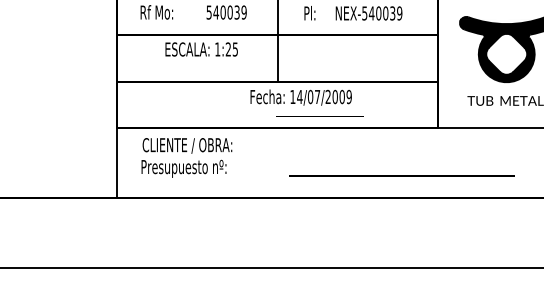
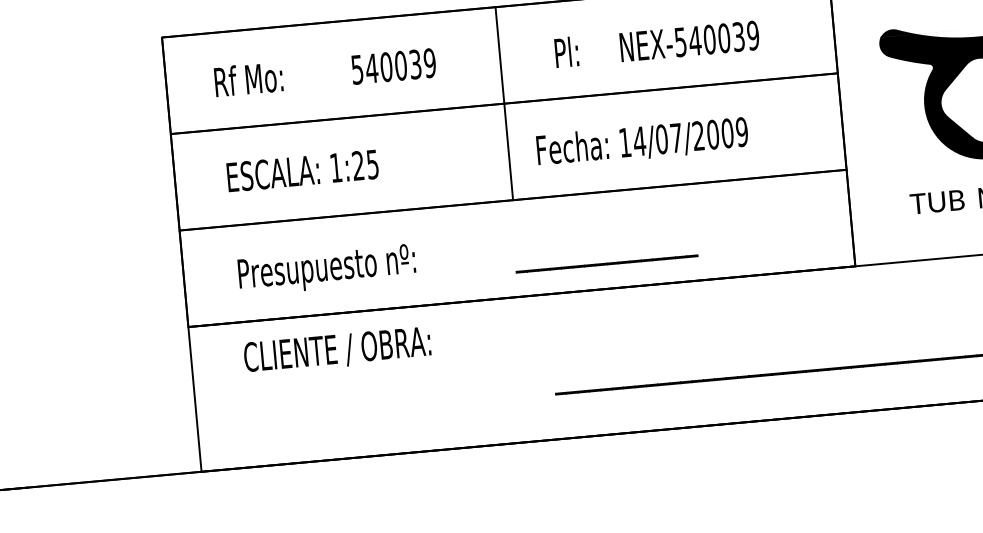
text: (201, 49) -> (302, 170), moved
text: (300, 97) -> (641, 142), moved
text: (183, 168) -> (325, 269), moved

